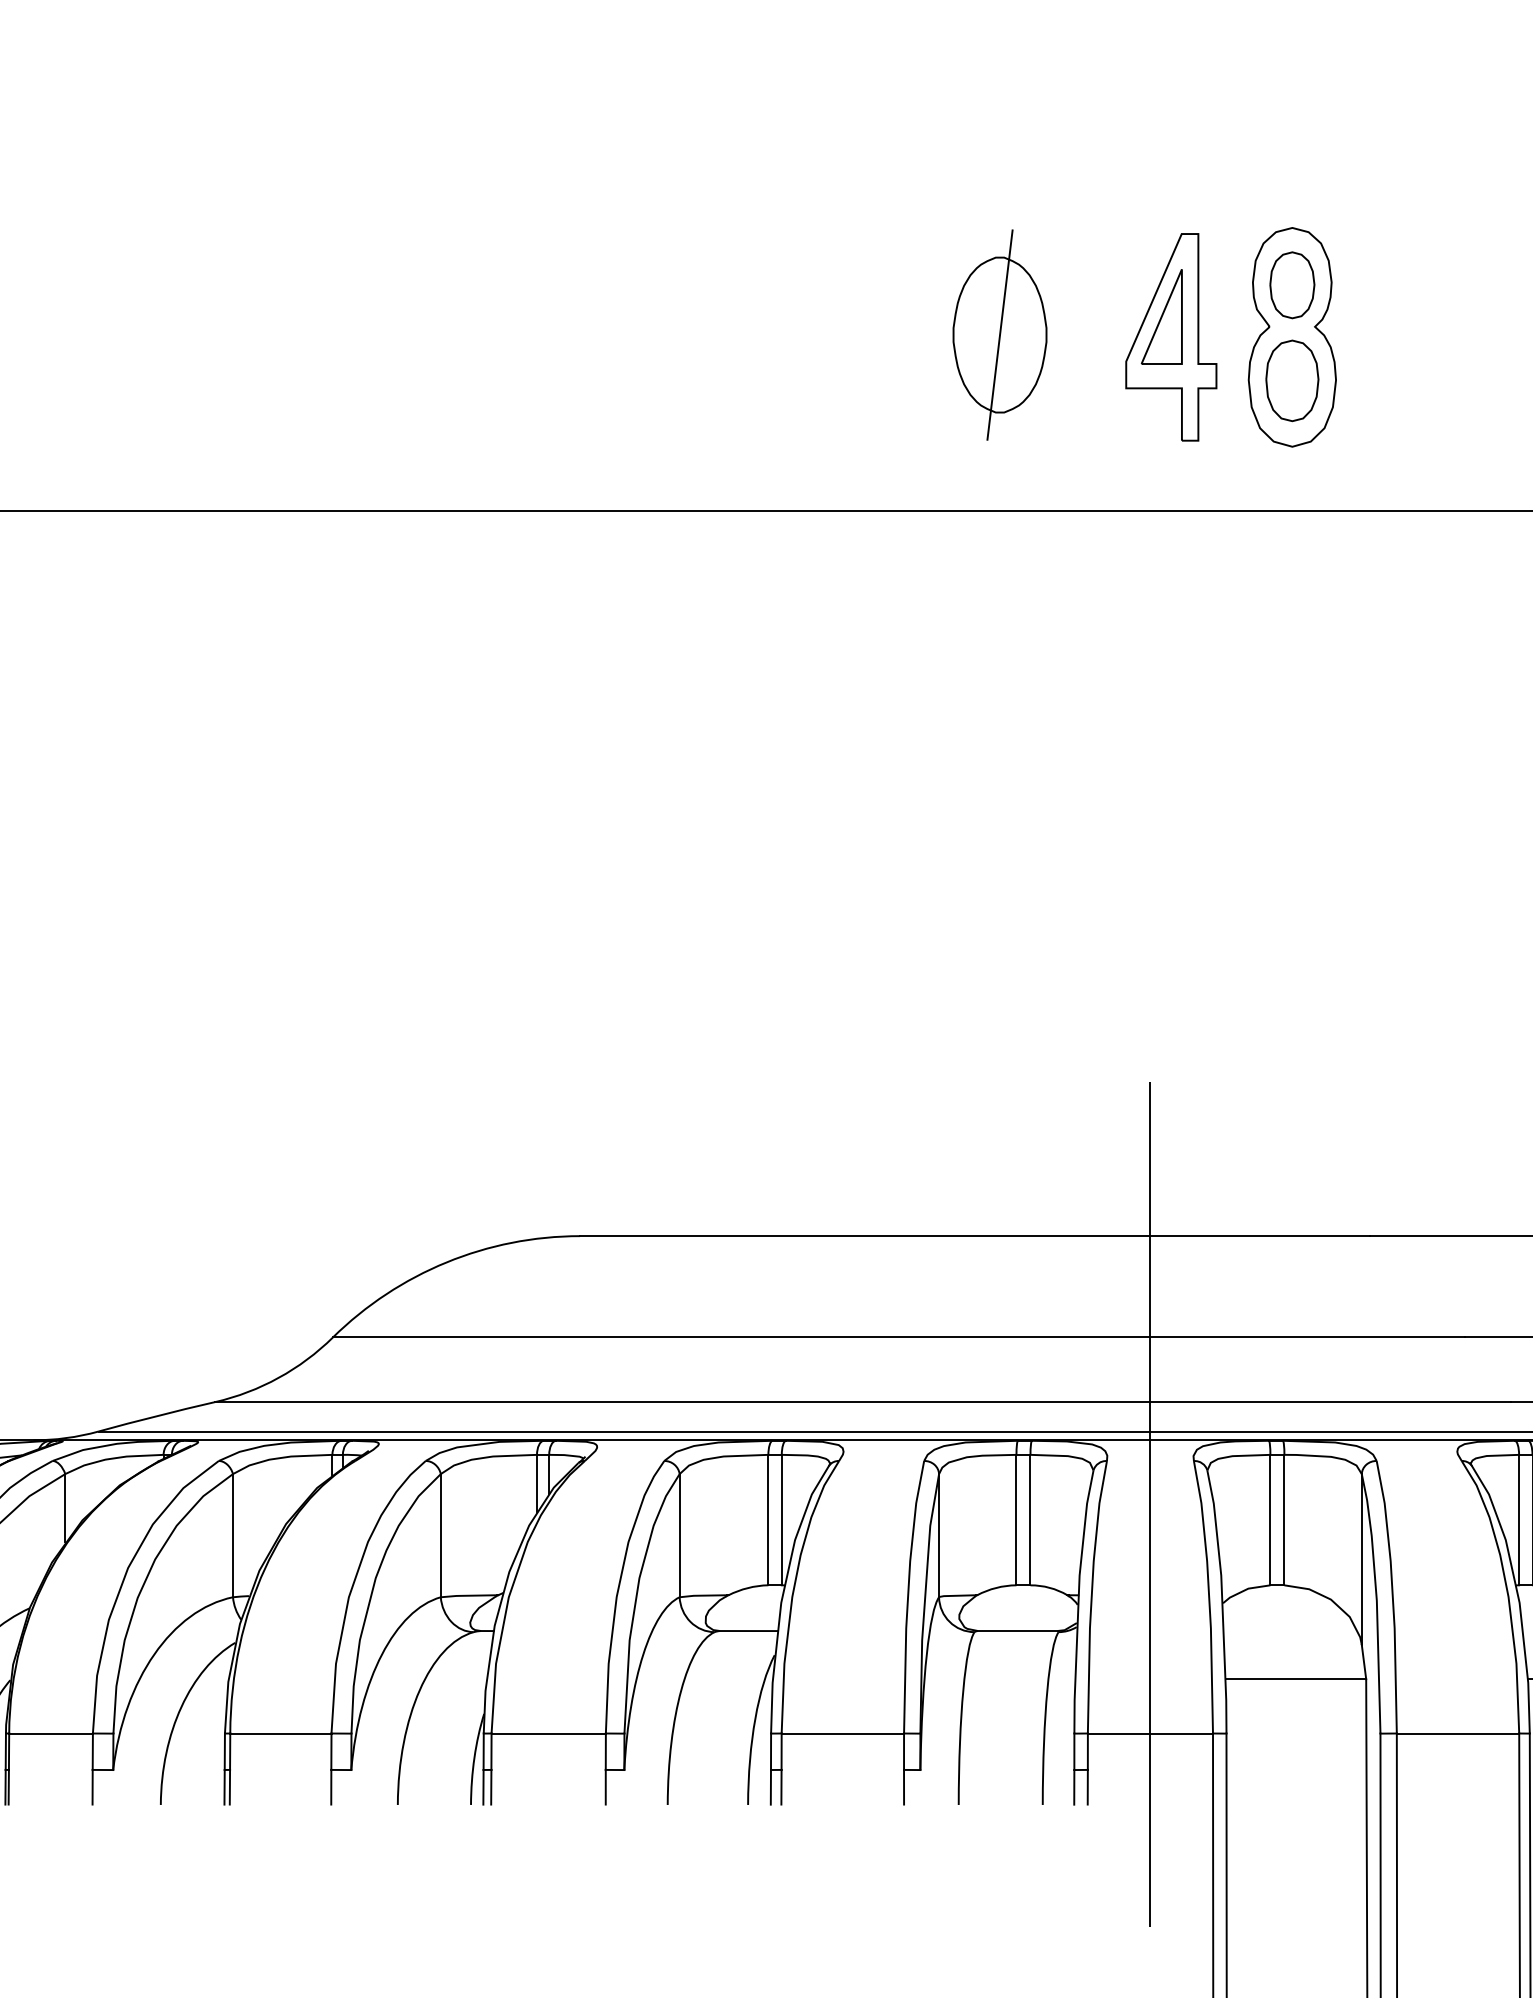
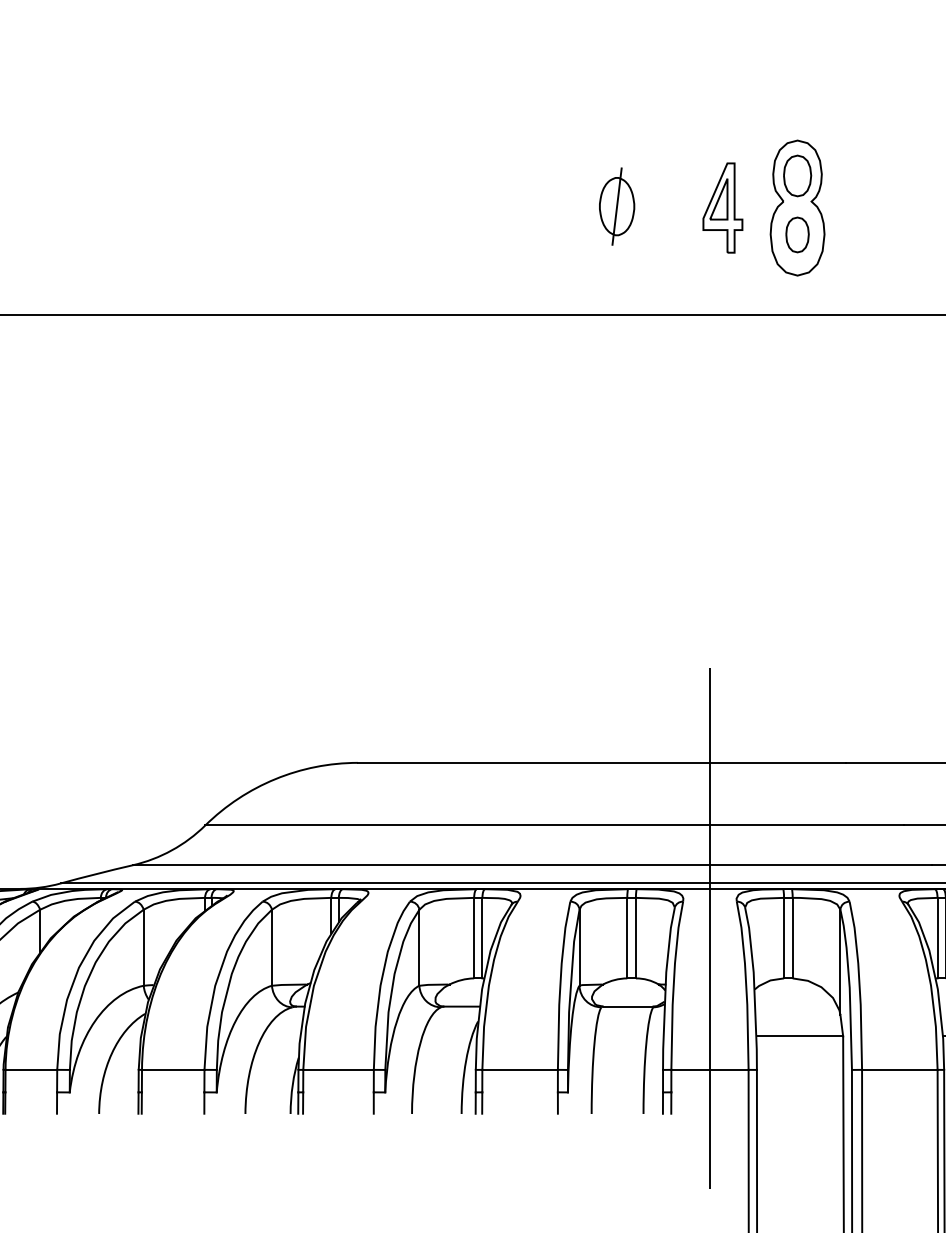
part: (998, 334) -> (616, 206), size x0.6
part: (1170, 336) -> (722, 207), size x0.7
part: (1292, 380) -> (797, 234), size x0.7

